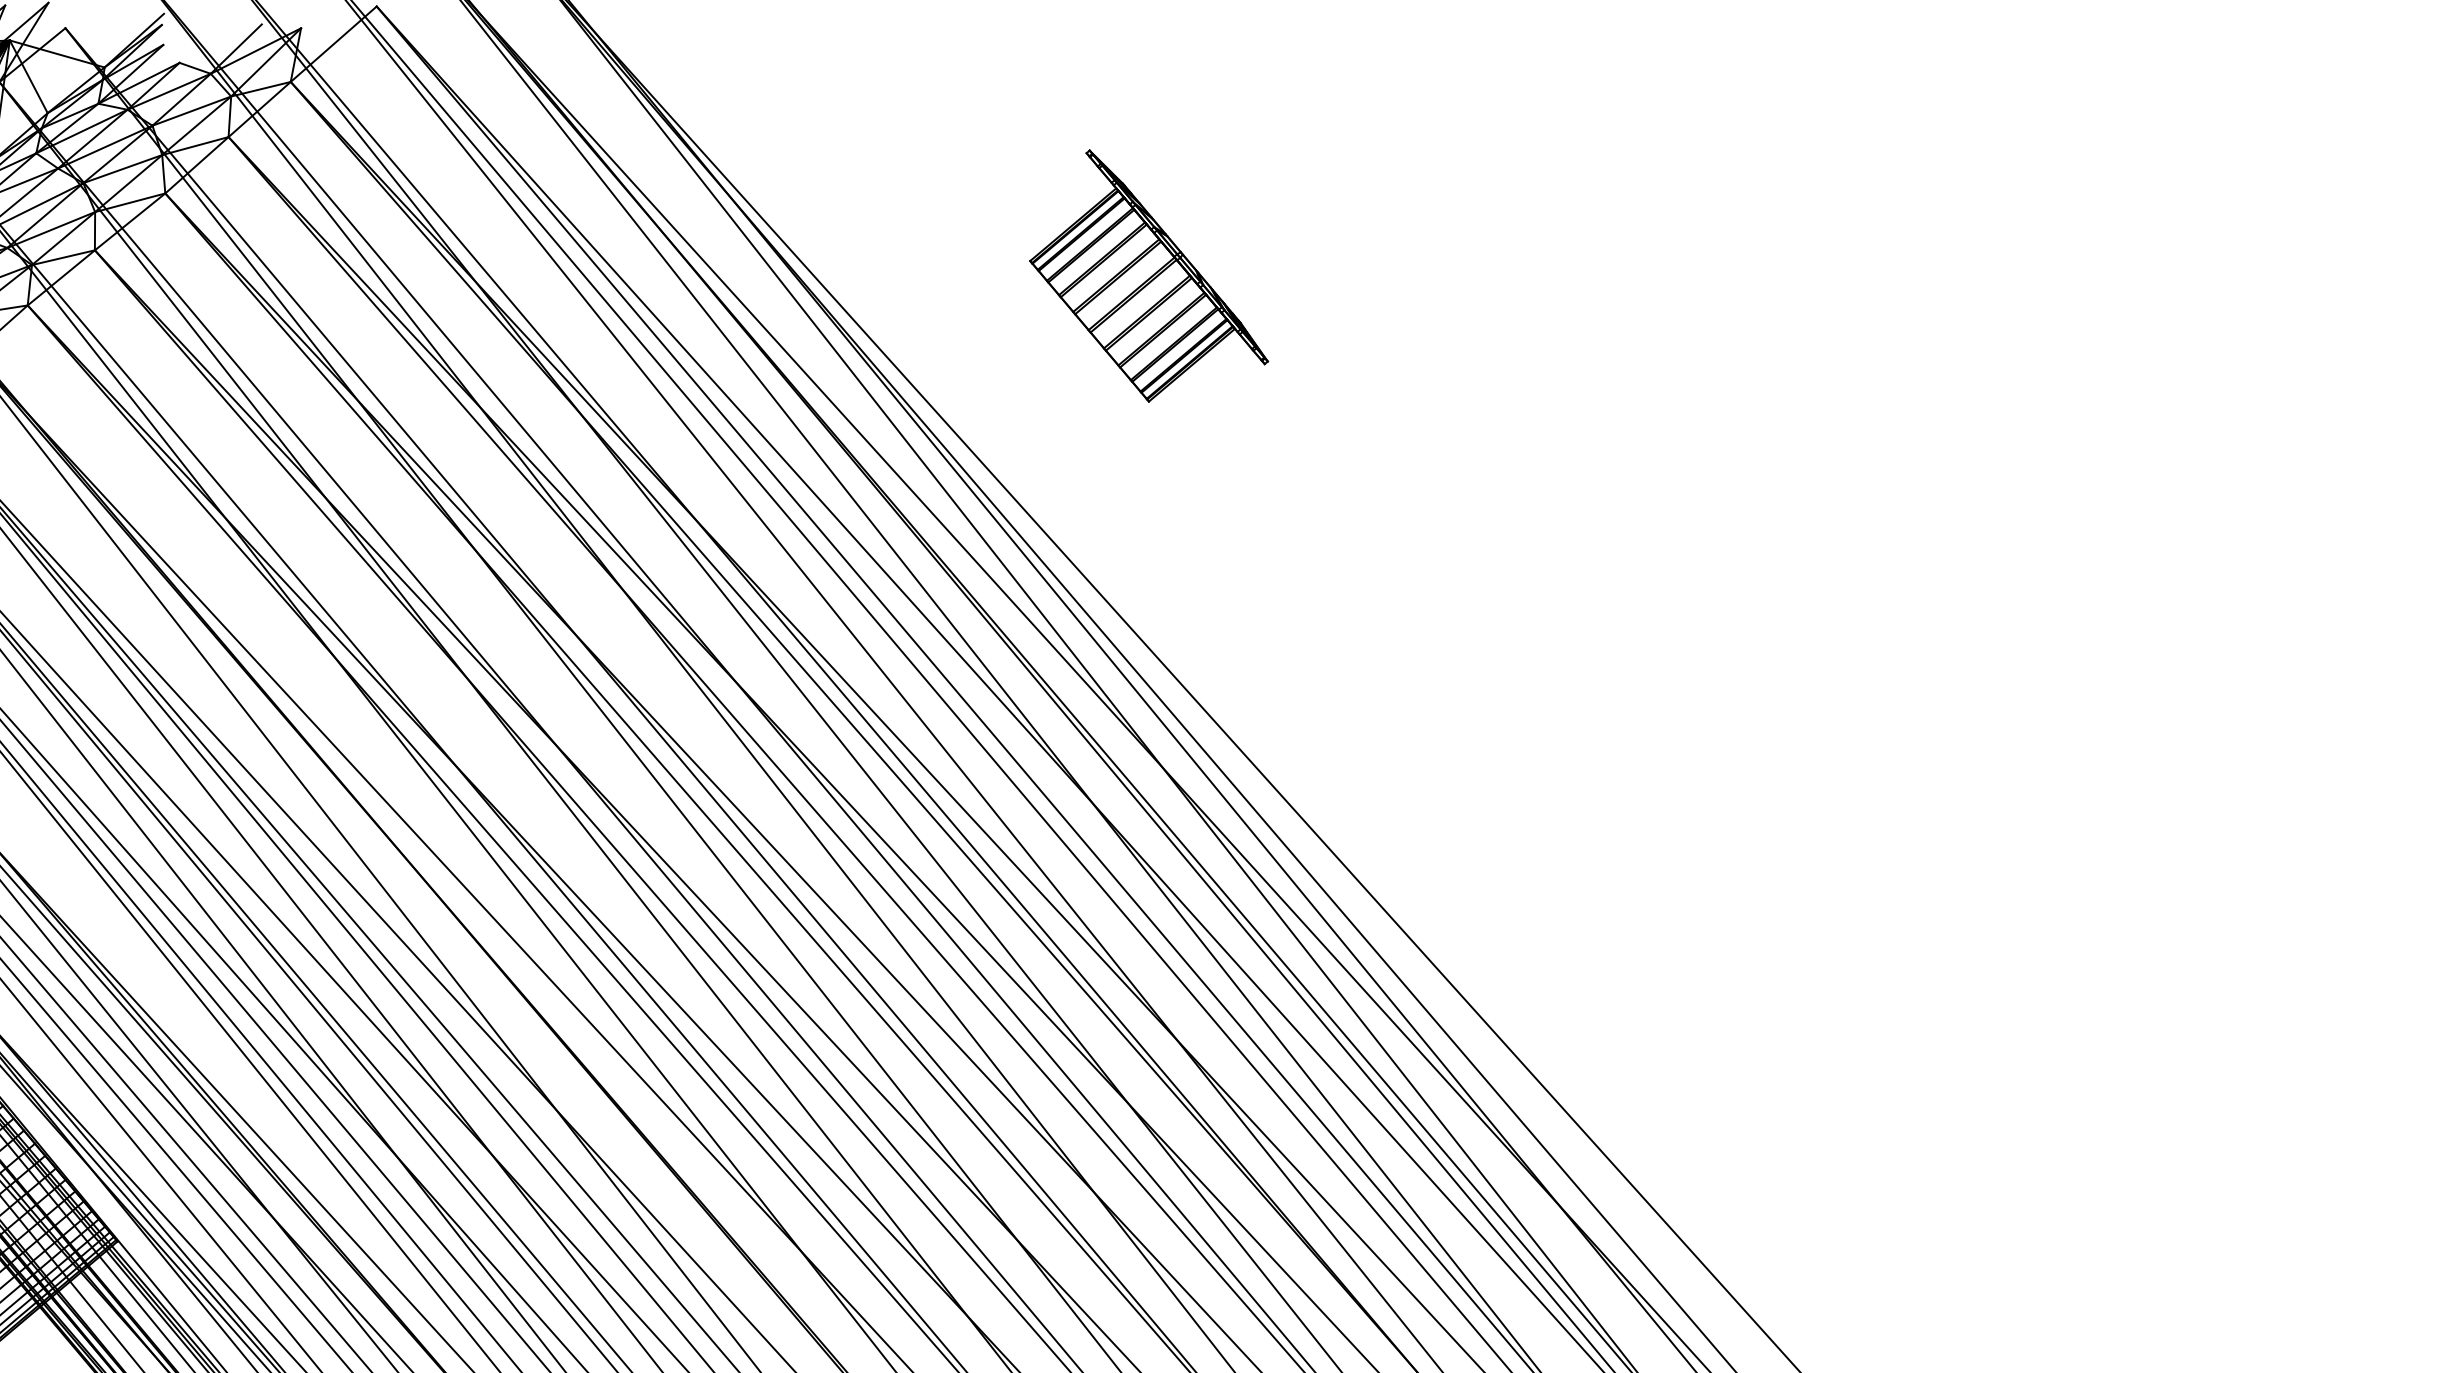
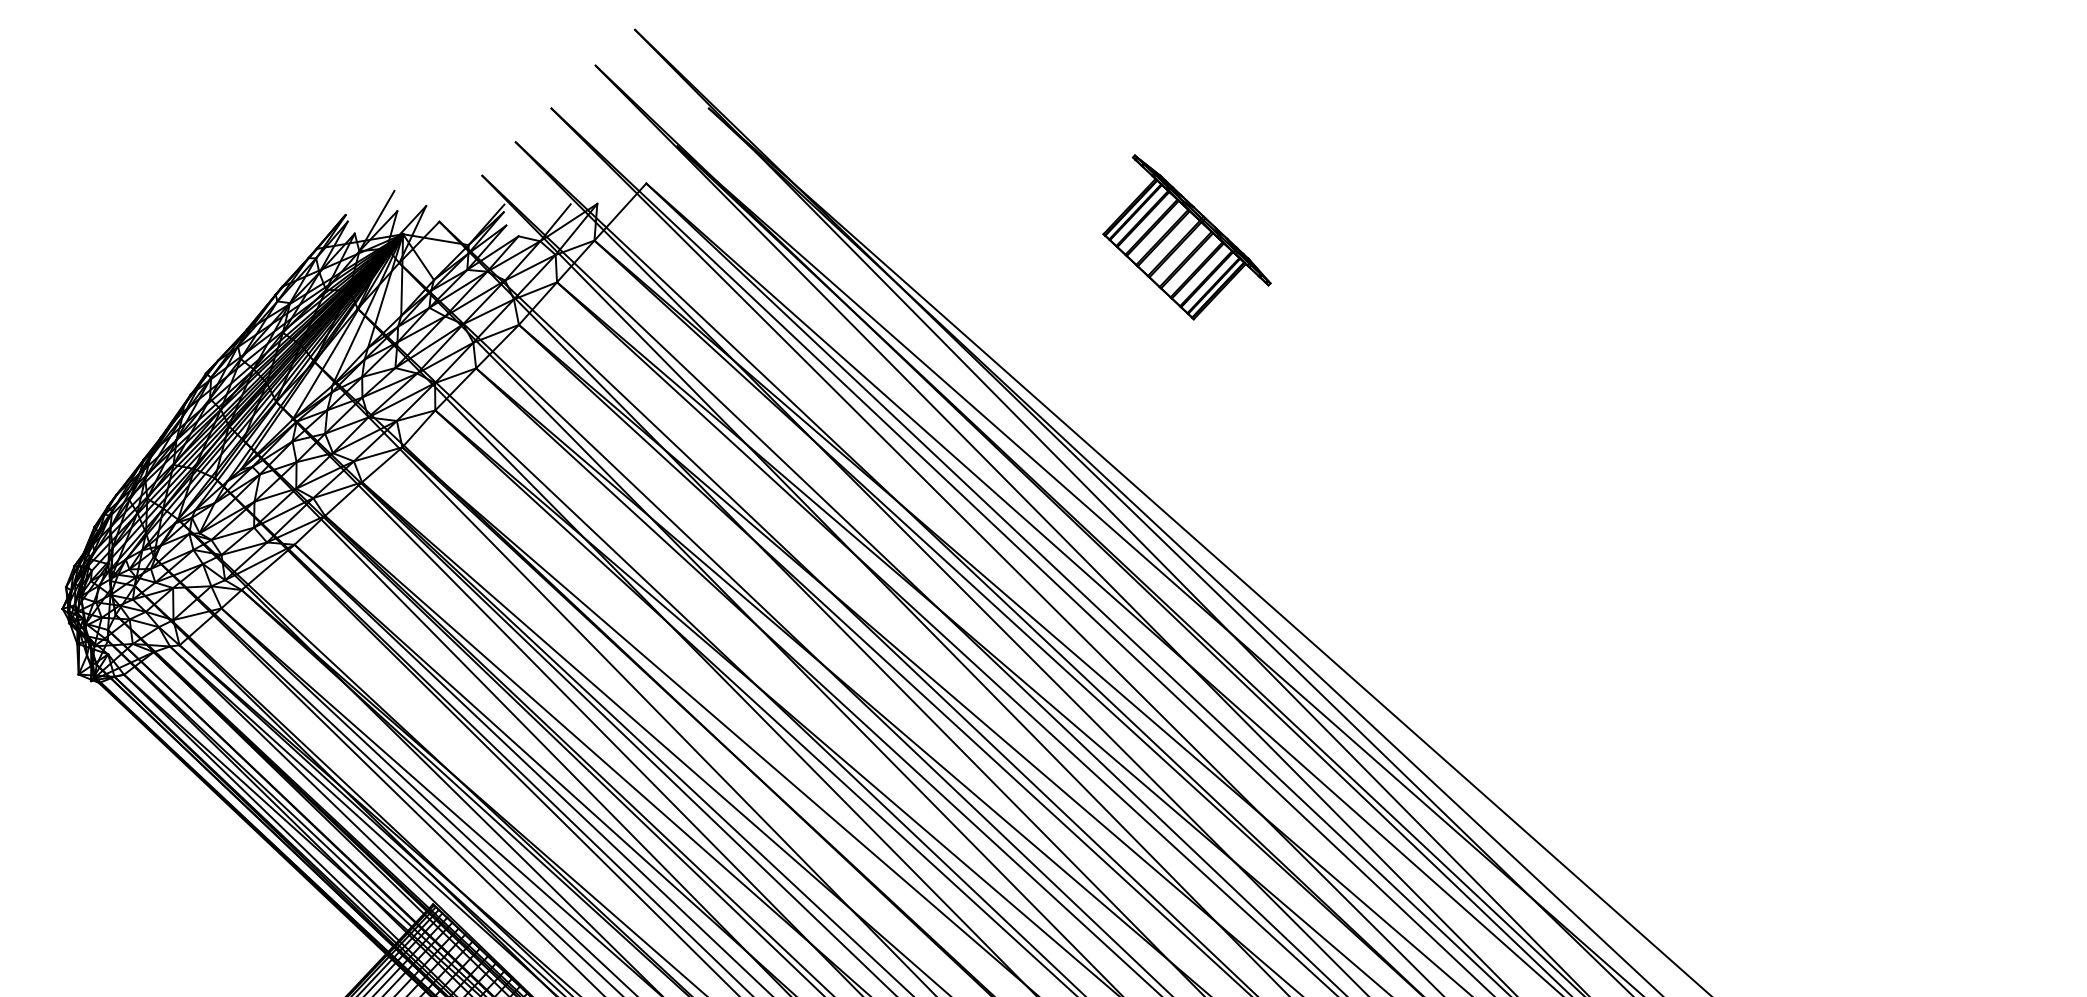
part: (1151, 279) -> (1186, 237), moved

